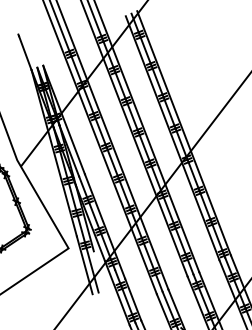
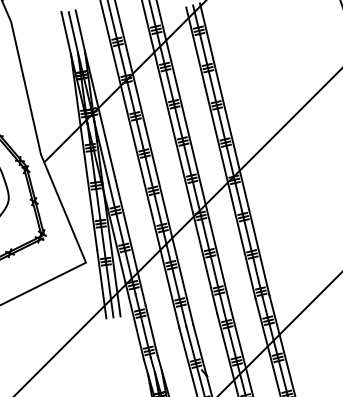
line: (36, 48) -> (79, 30), added
line: (30, 50) -> (72, 32), added
line: (99, 270) -> (117, 292), added

